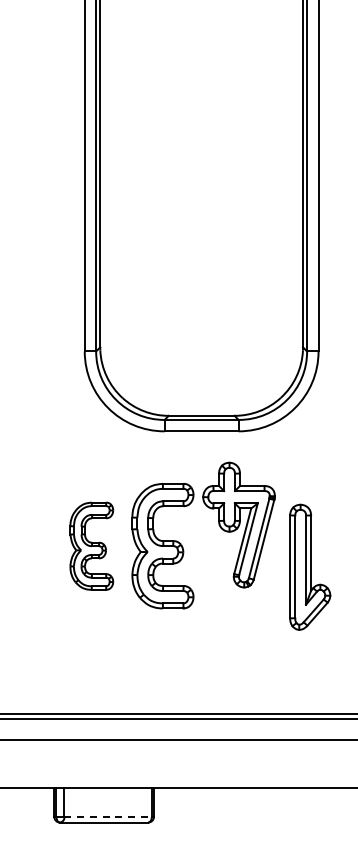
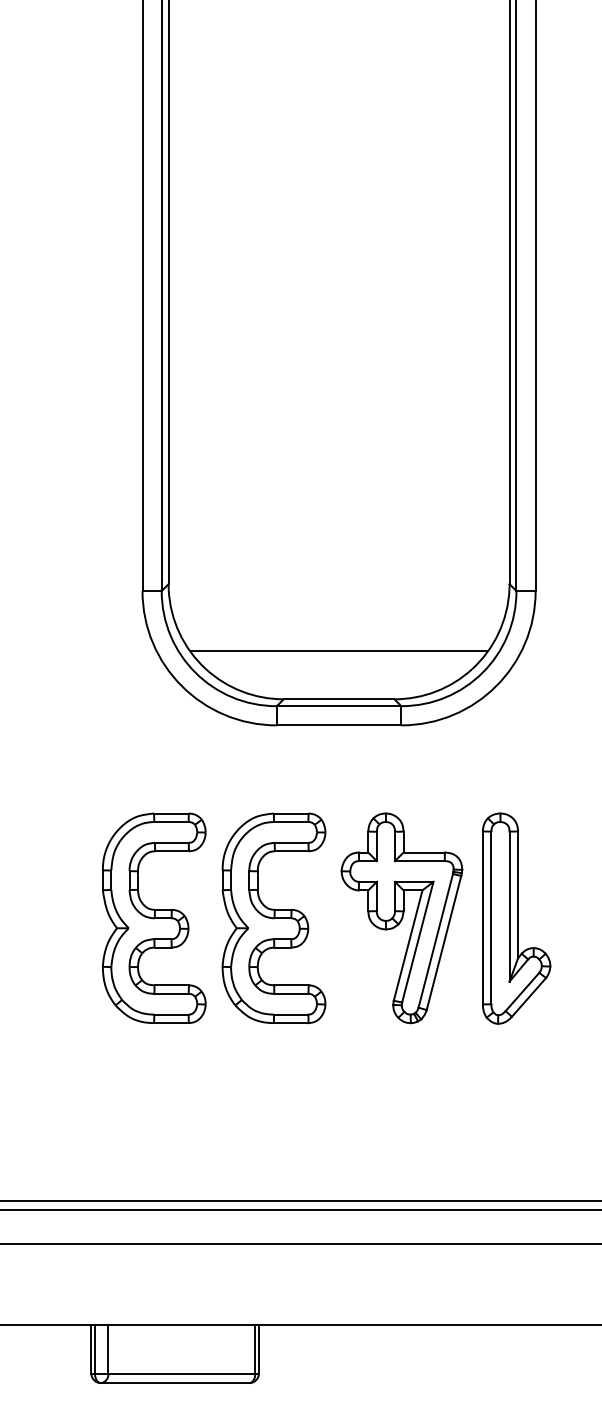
line: (201, 387) -> (338, 651), added
part: (238, 524) -> (401, 917), moved
part: (91, 546) -> (153, 918), size x1.43
part: (310, 566) -> (517, 917), moved
line: (108, 816) -> (182, 1372), dashed -> solid

